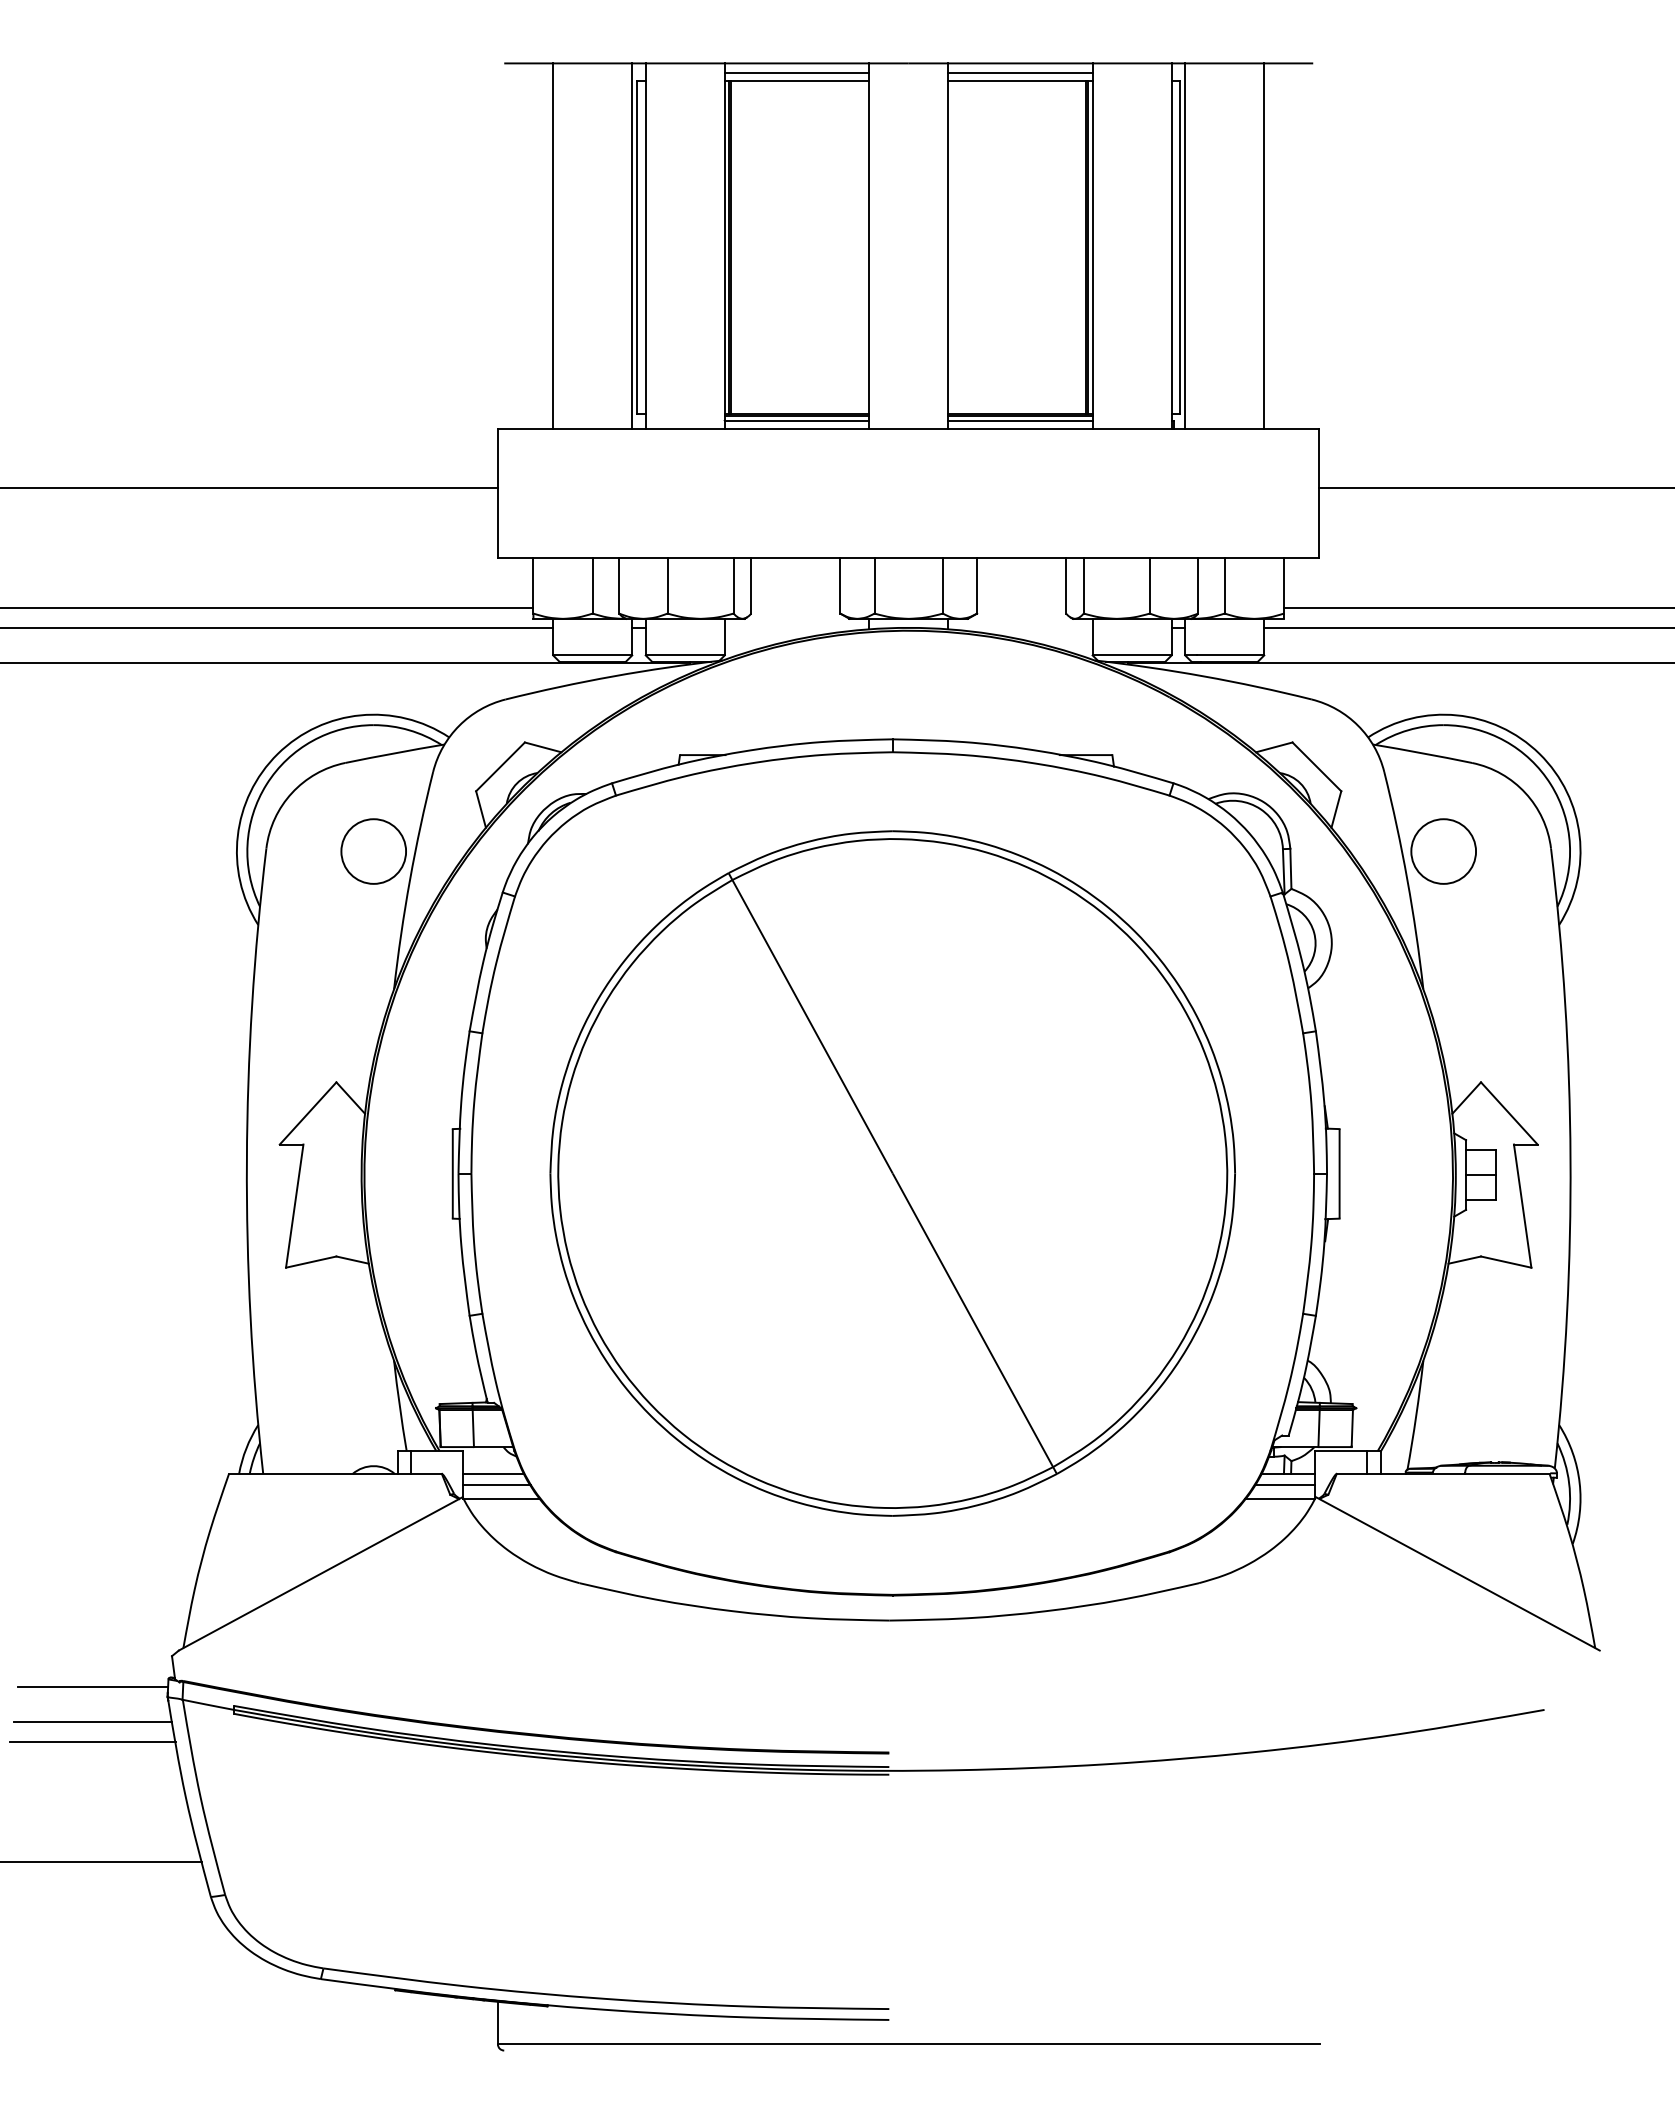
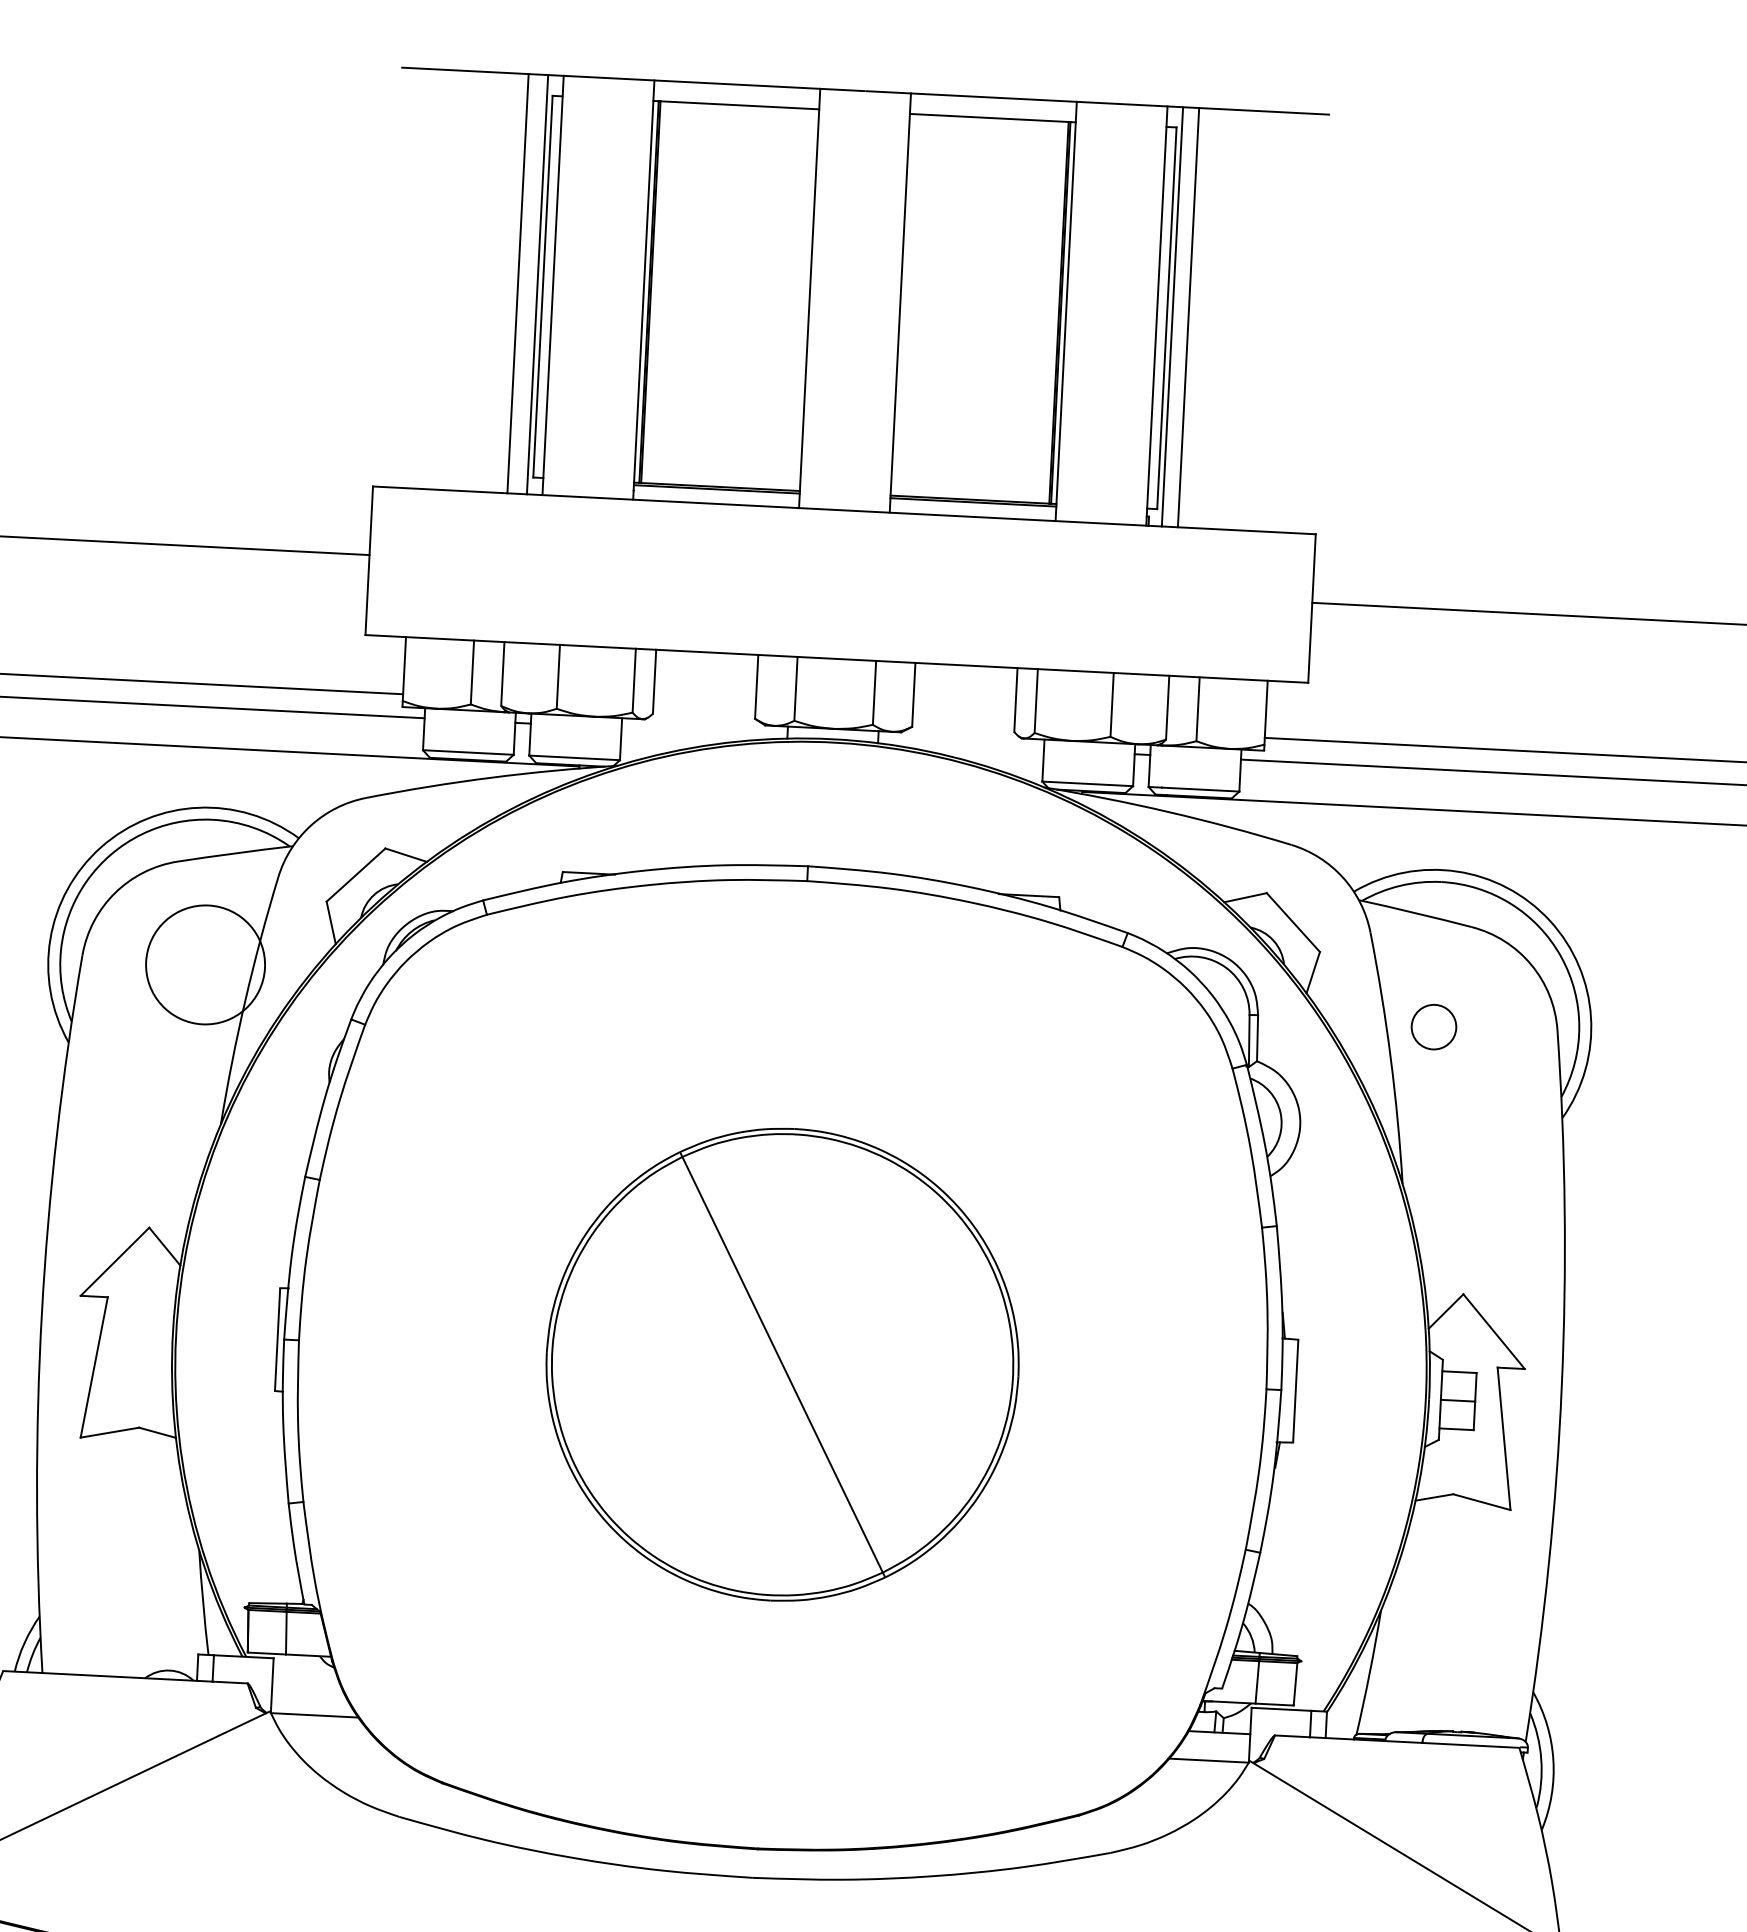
line: (796, 73) -> (736, 96), removed
line: (1020, 73) -> (993, 109), removed
line: (553, 245) -> (518, 283), moved
line: (1264, 245) -> (1188, 317), moved
line: (796, 420) -> (716, 494), removed
line: (1020, 420) -> (973, 507), removed
circle: (373, 851) -> (205, 964), size x1.6
circle: (1443, 851) -> (1433, 1027), size x0.6
part: (892, 1173) -> (782, 1364), size x0.6
line: (493, 1473) -> (306, 1685), removed
line: (497, 1485) -> (310, 1699), removed
line: (1284, 1485) -> (1214, 1745), removed

